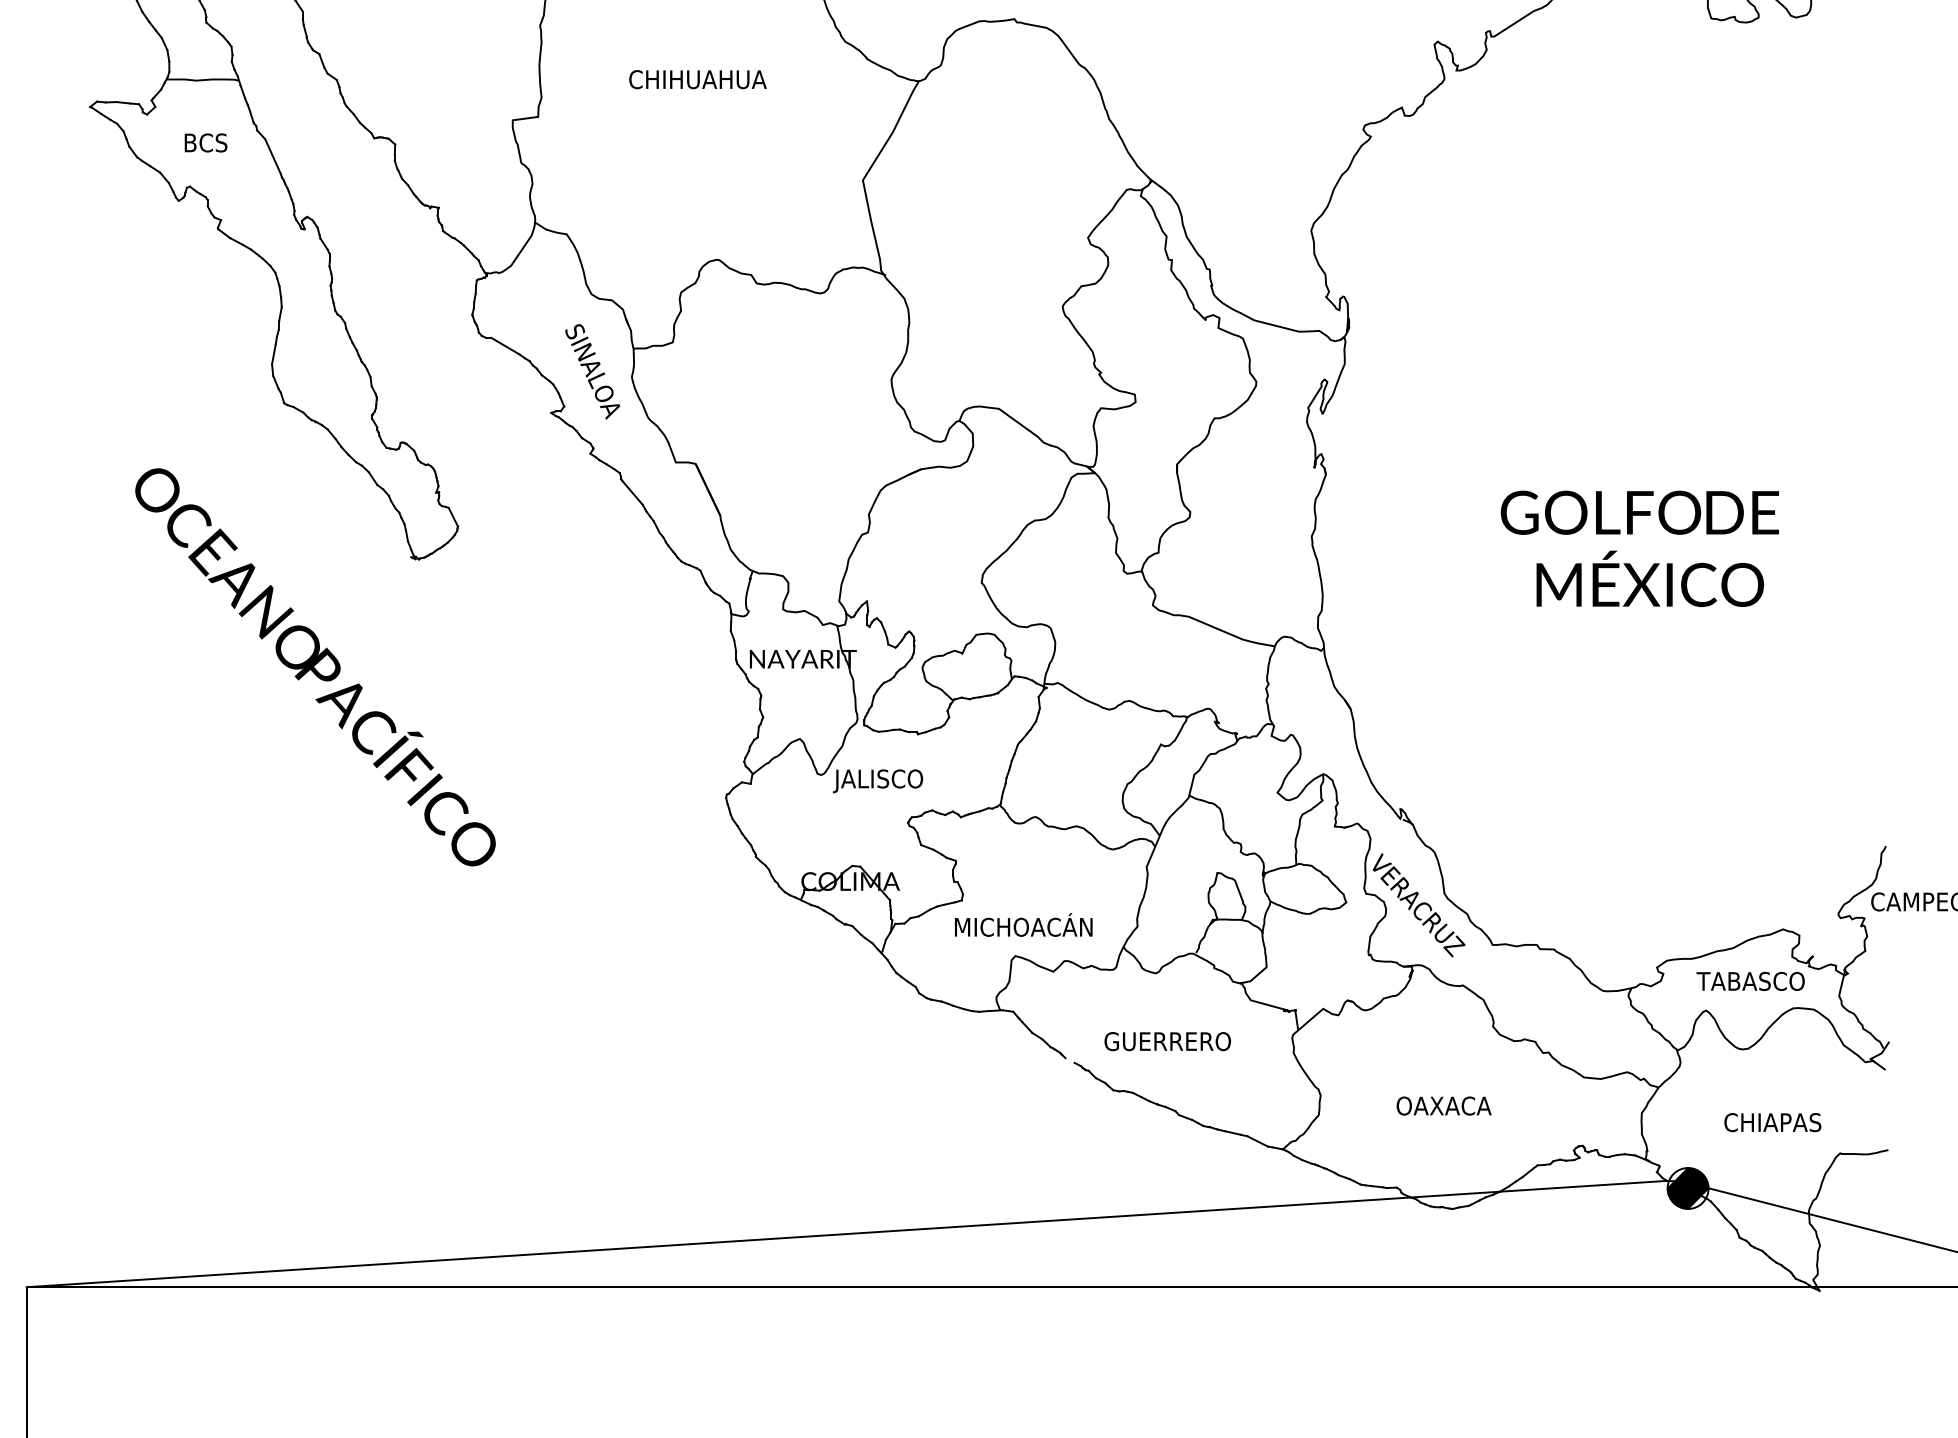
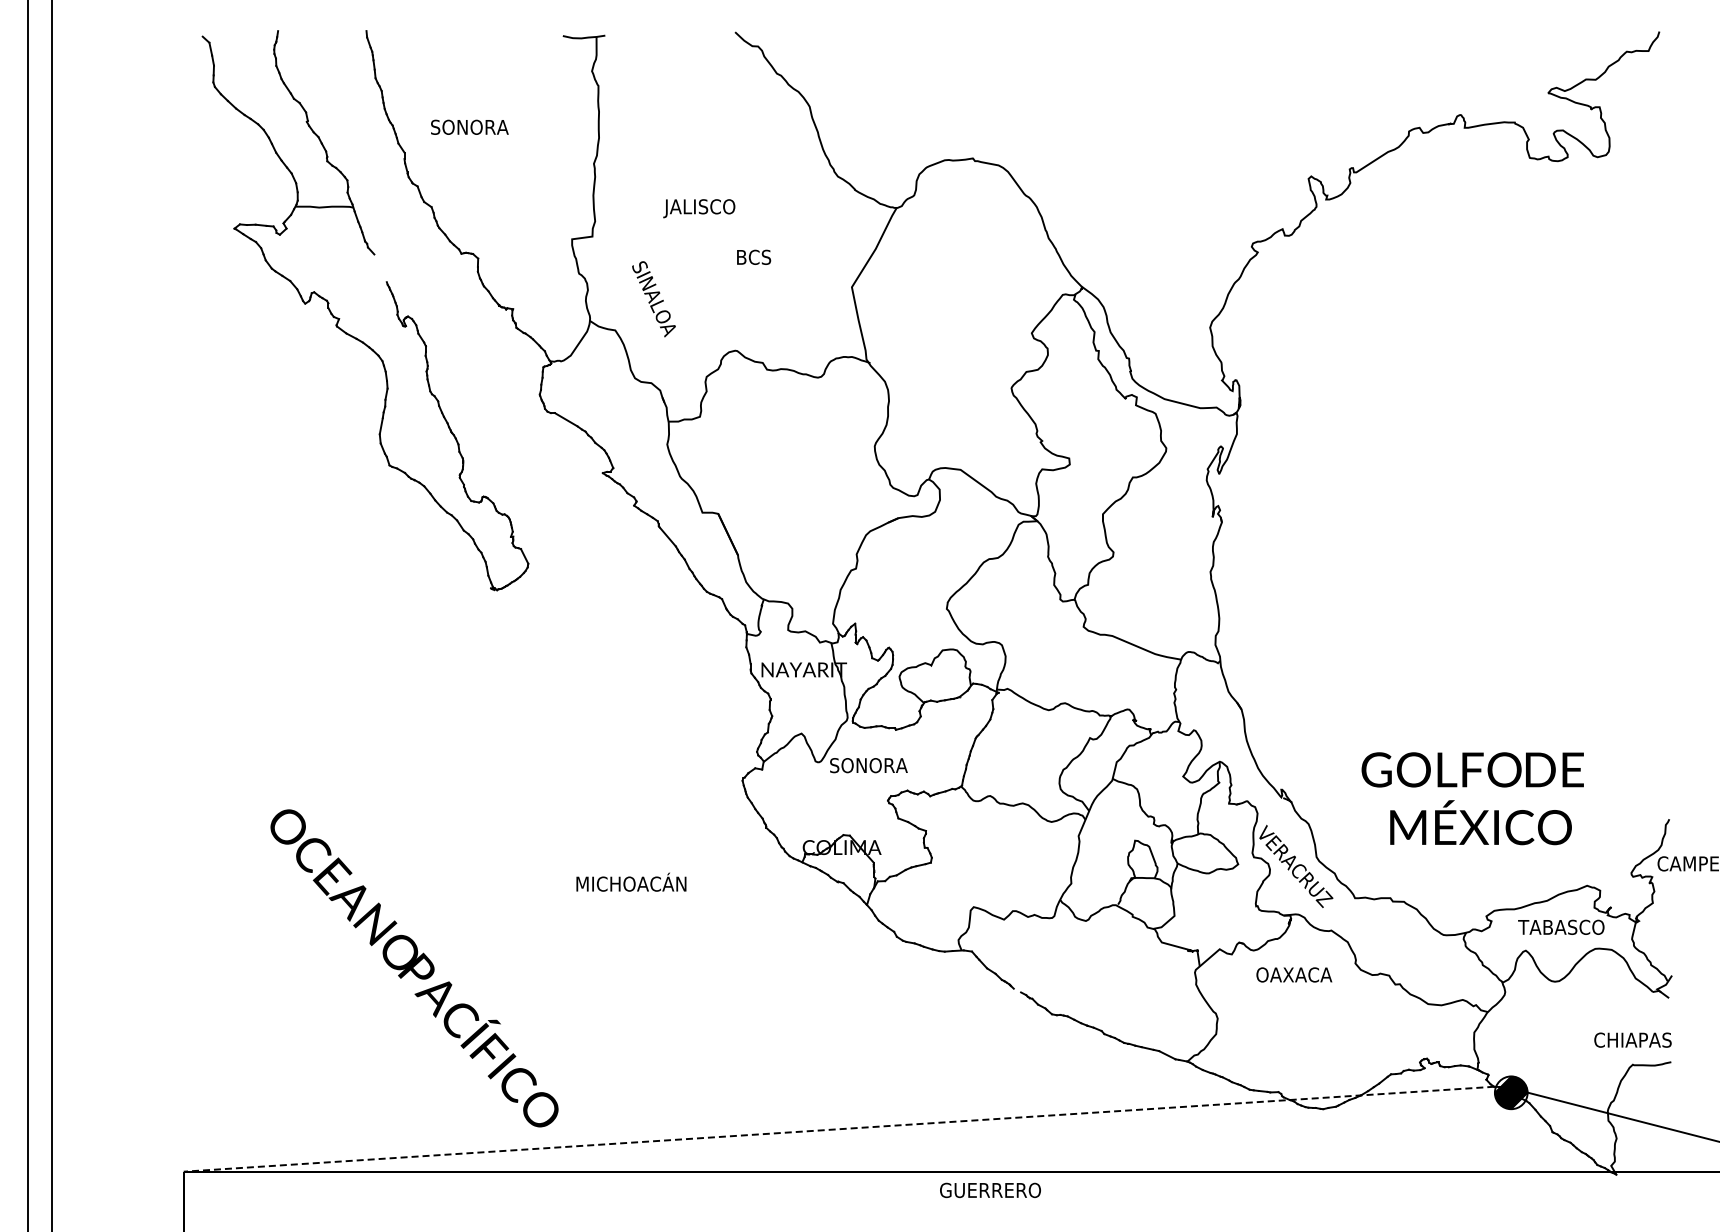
text: (695, 81) -> (718, 208), CHIHUAHUA -> JALISCO
text: (206, 141) -> (754, 256), moved
line: (272, 156) -> (380, 268), removed
text: (592, 372) -> (653, 299), moved
text: (1639, 548) -> (1472, 798), moved
text: (315, 667) -> (414, 968), moved
text: (882, 781) -> (867, 767), JALISCO -> SONORA
text: (1023, 924) -> (631, 881), moved
text: (1167, 1041) -> (990, 1190), moved
text: (1444, 1105) -> (1294, 974), moved
text: (1772, 1121) -> (1632, 1039), moved
line: (847, 1234) -> (839, 1129), solid -> dashed

